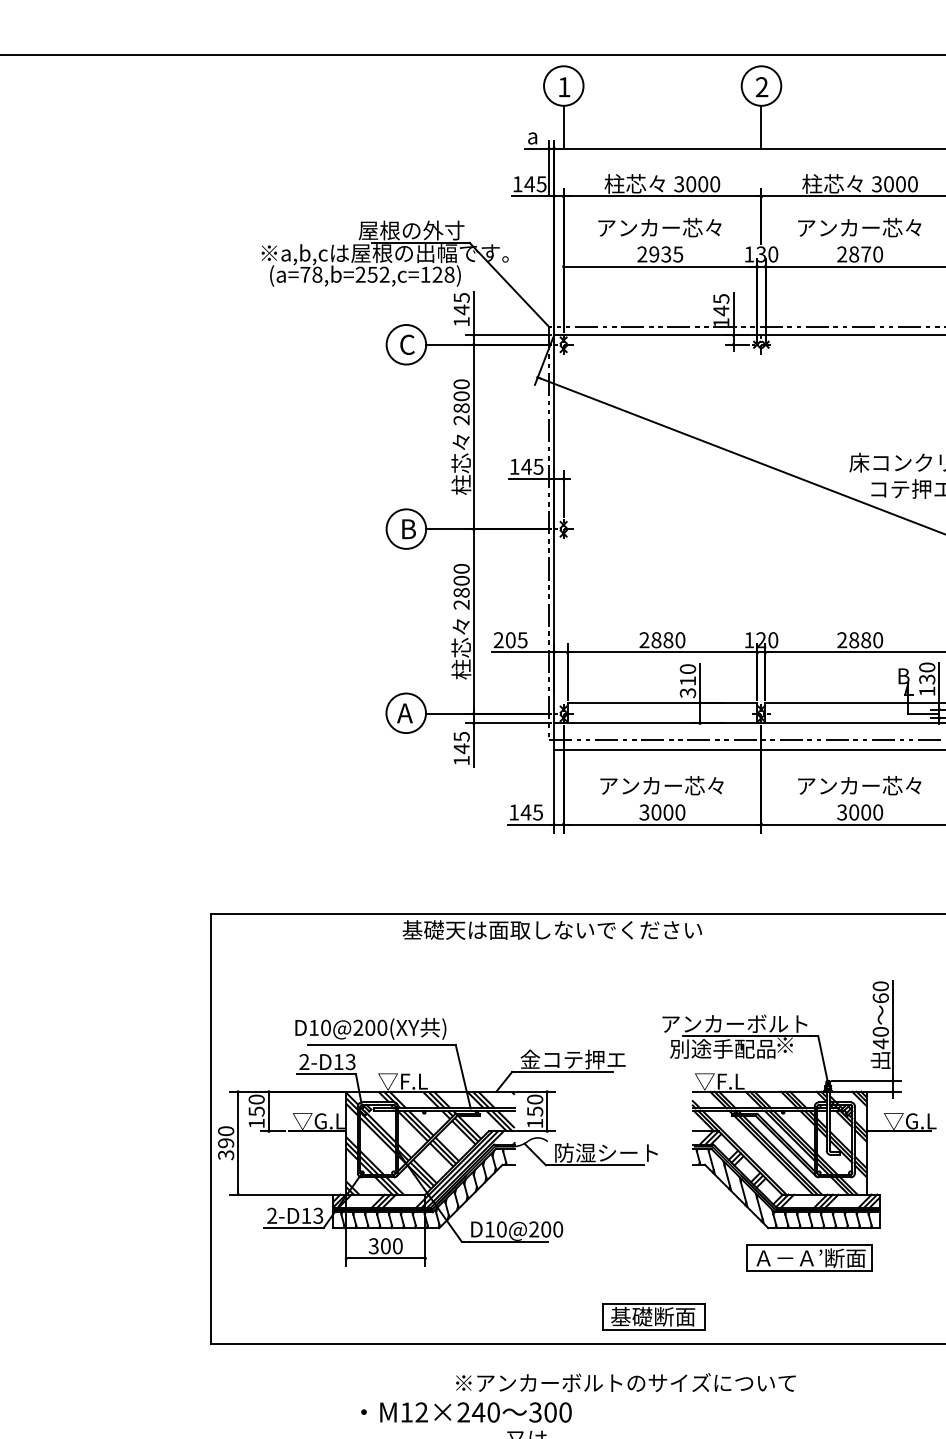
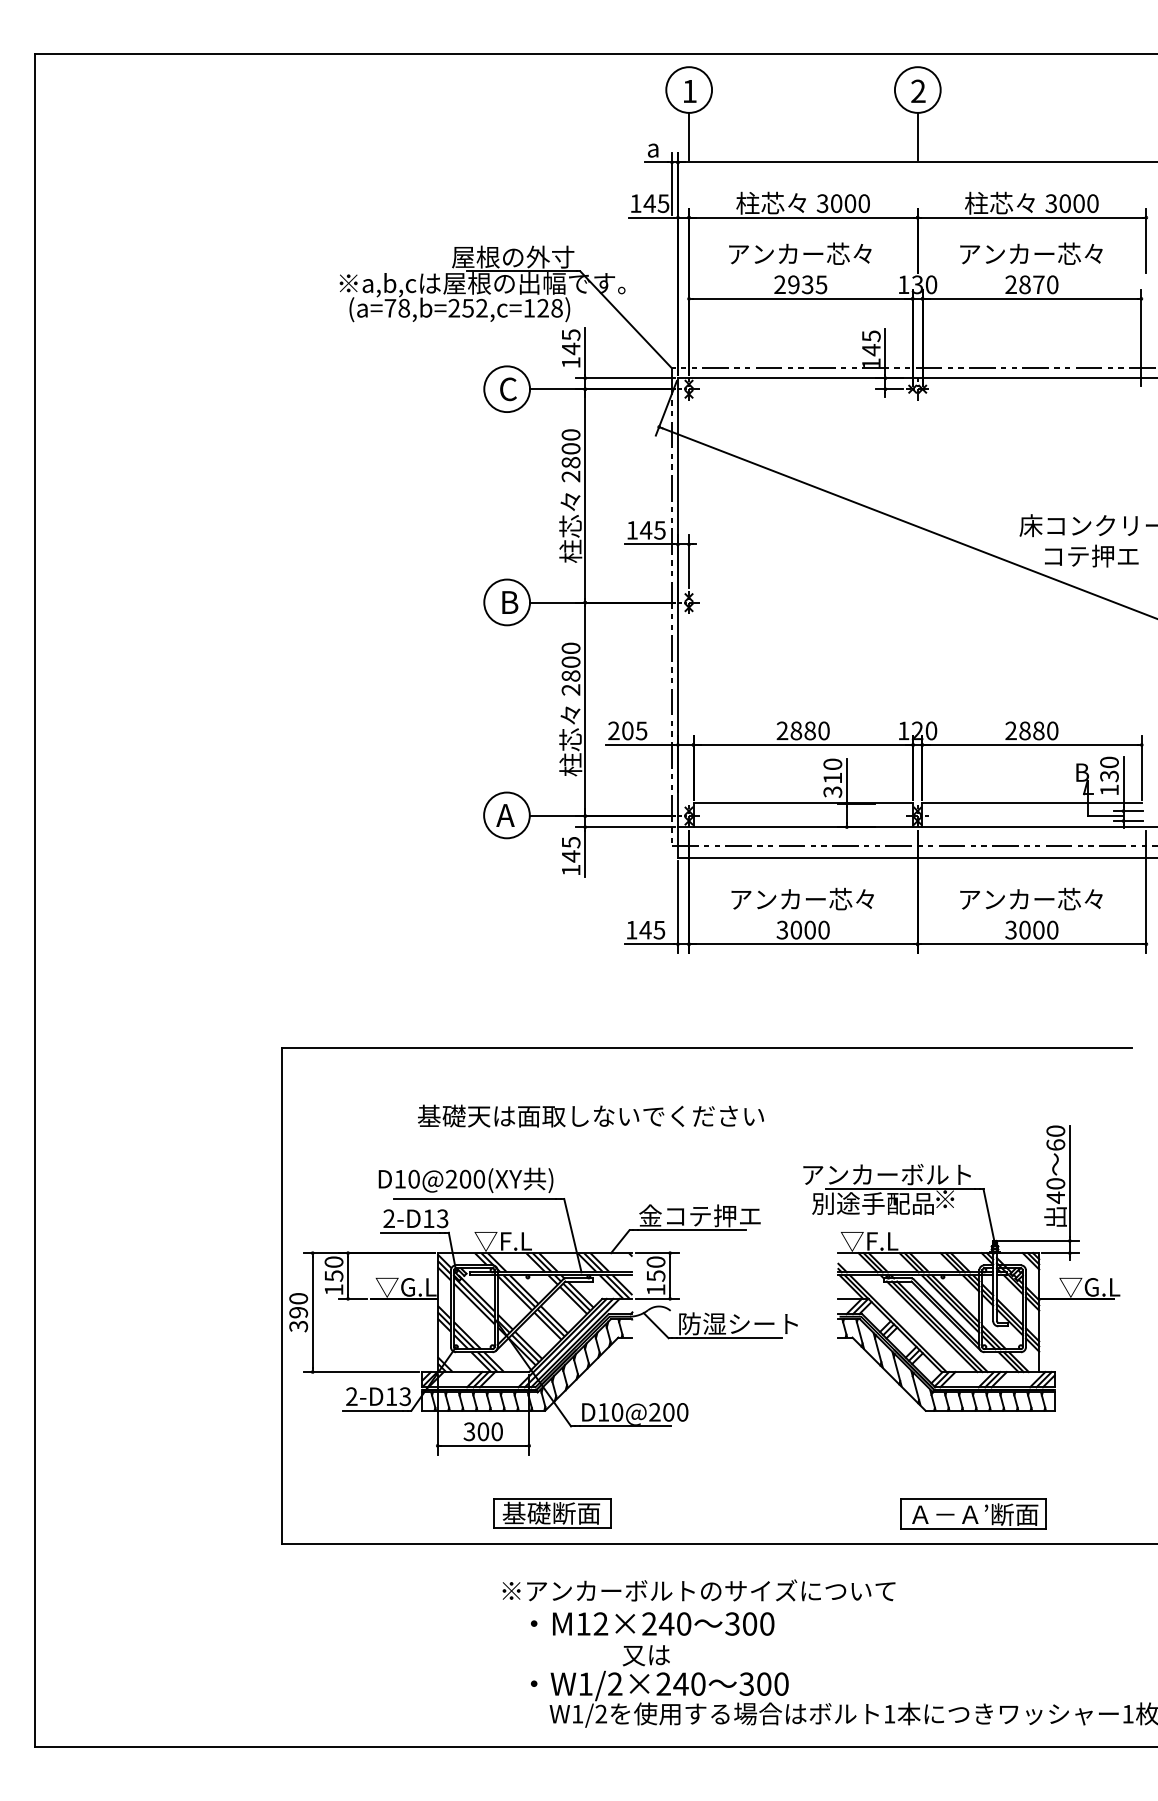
text: (551, 929) -> (590, 1115), moved
part: (809, 1257) -> (973, 1513), moved
part: (653, 1316) -> (552, 1513), moved
text: (625, 1382) -> (698, 1590), moved
text: (466, 1412) -> (652, 1623), moved

